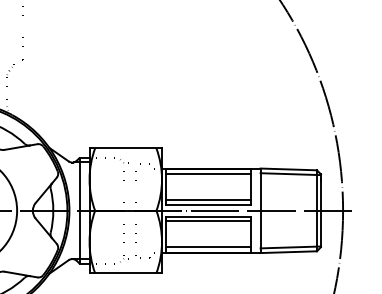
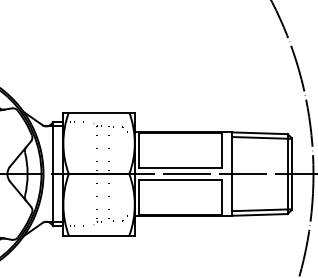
line: (208, 174) -> (180, 138), removed
line: (208, 200) -> (180, 163), removed
line: (208, 221) -> (180, 184), removed
line: (208, 247) -> (180, 210), removed

